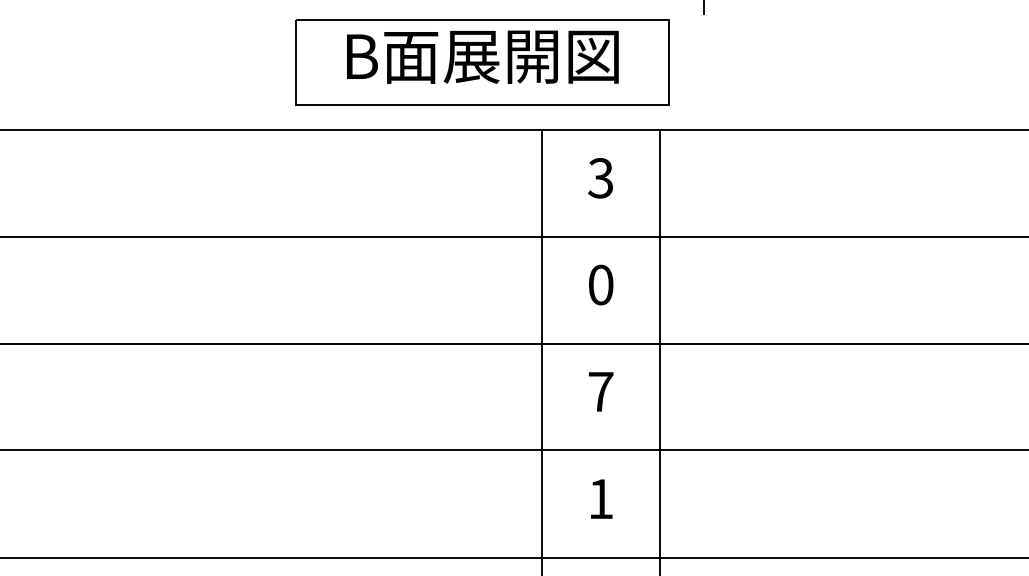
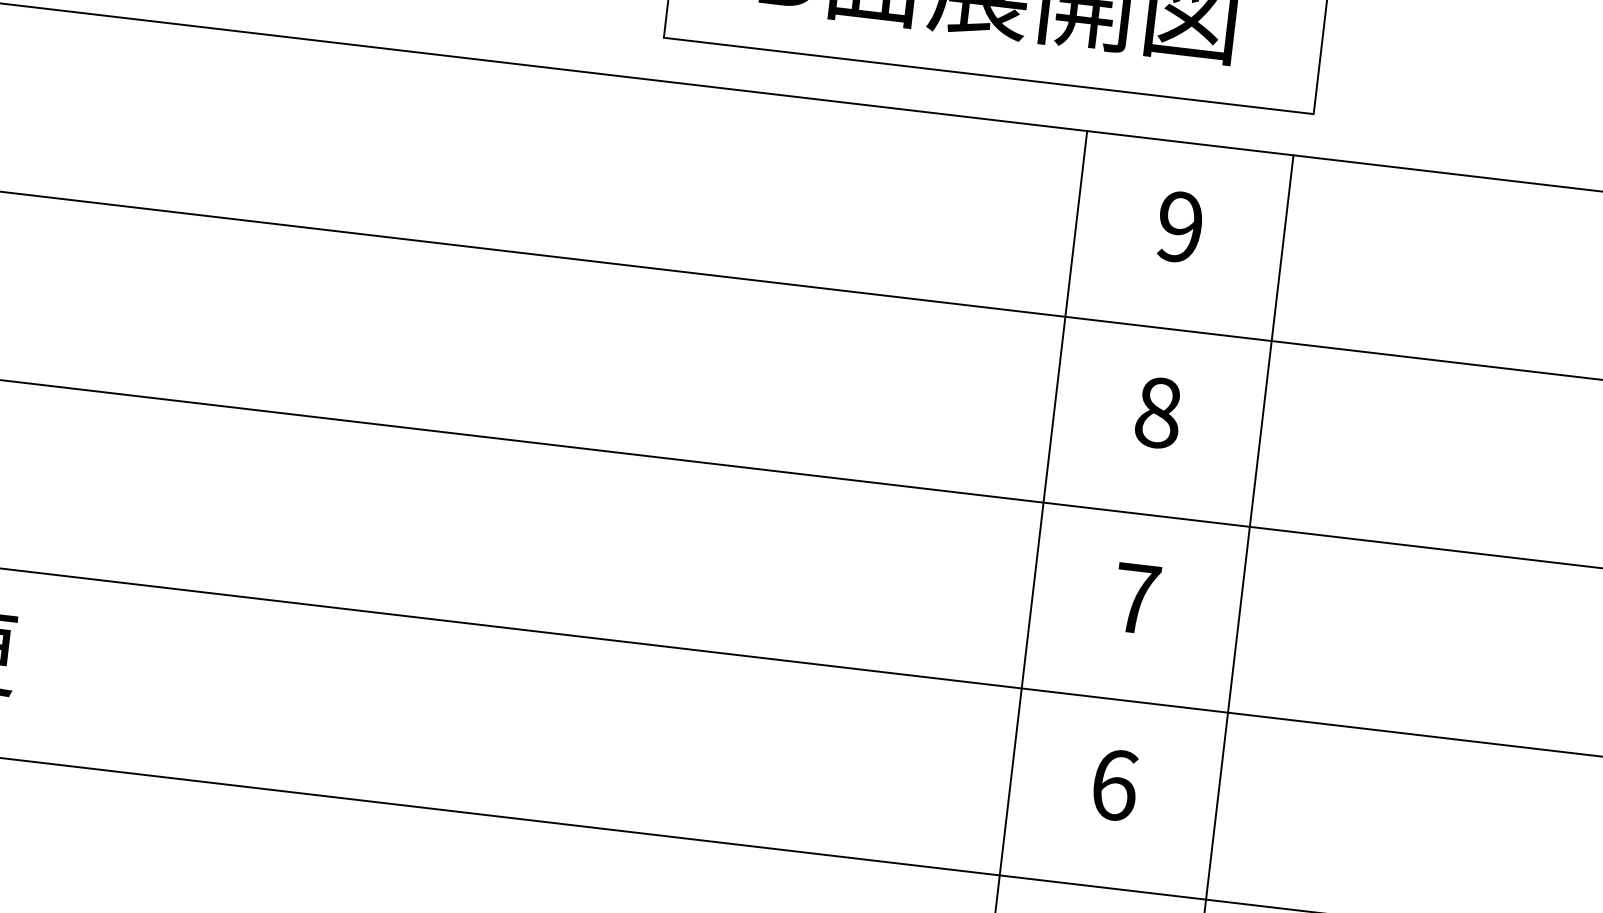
text: (600, 178) -> (1179, 227), 3 -> 9
text: (600, 284) -> (1157, 411), 0 -> 8
text: (601, 498) -> (1115, 784), 1 -> 6

